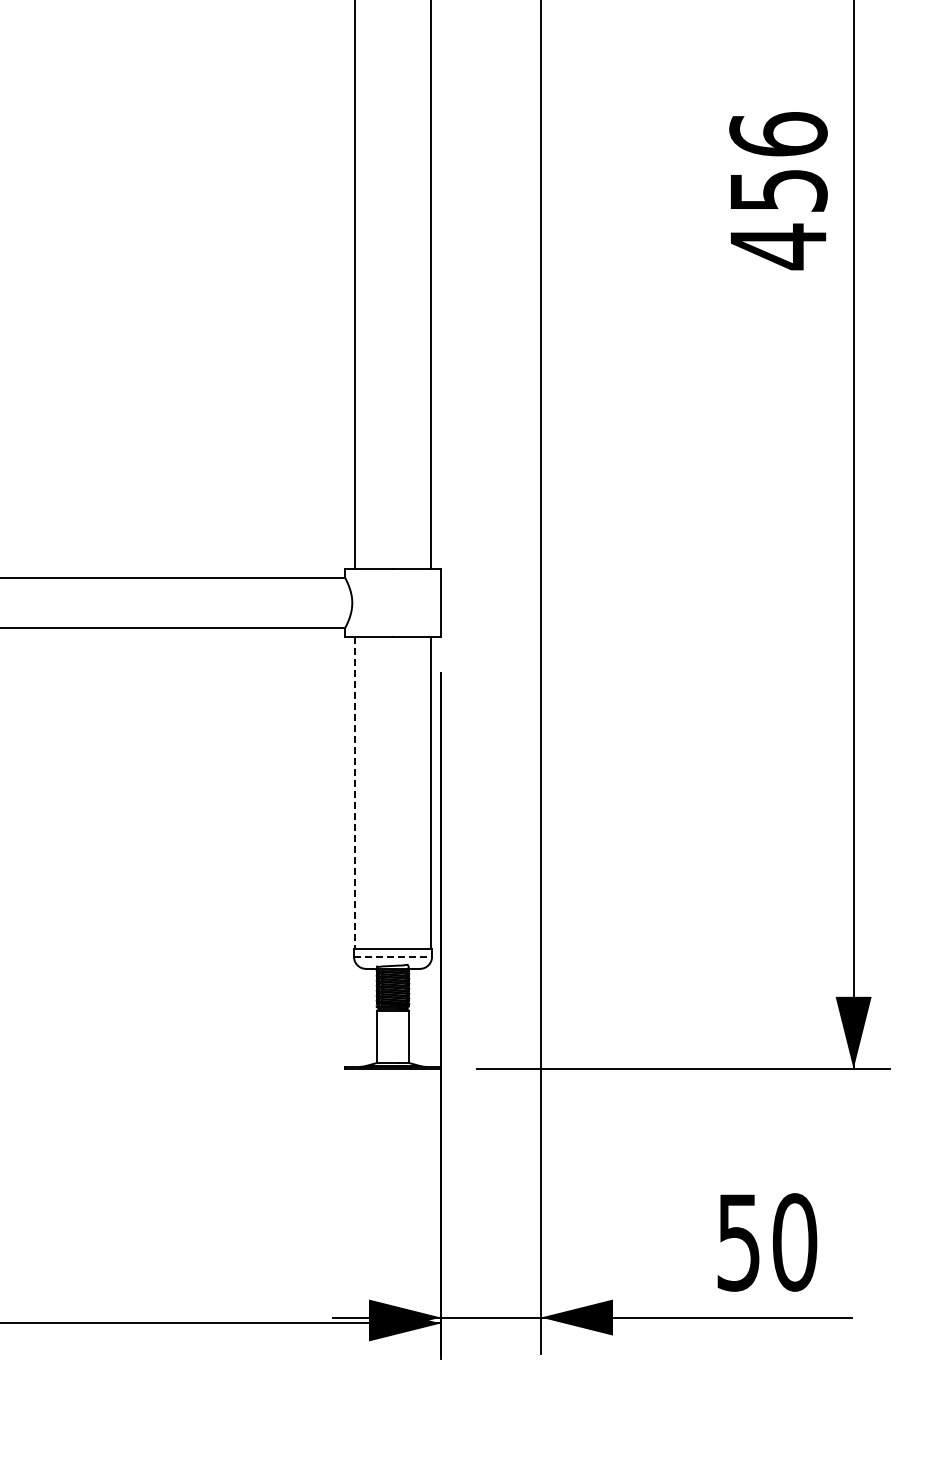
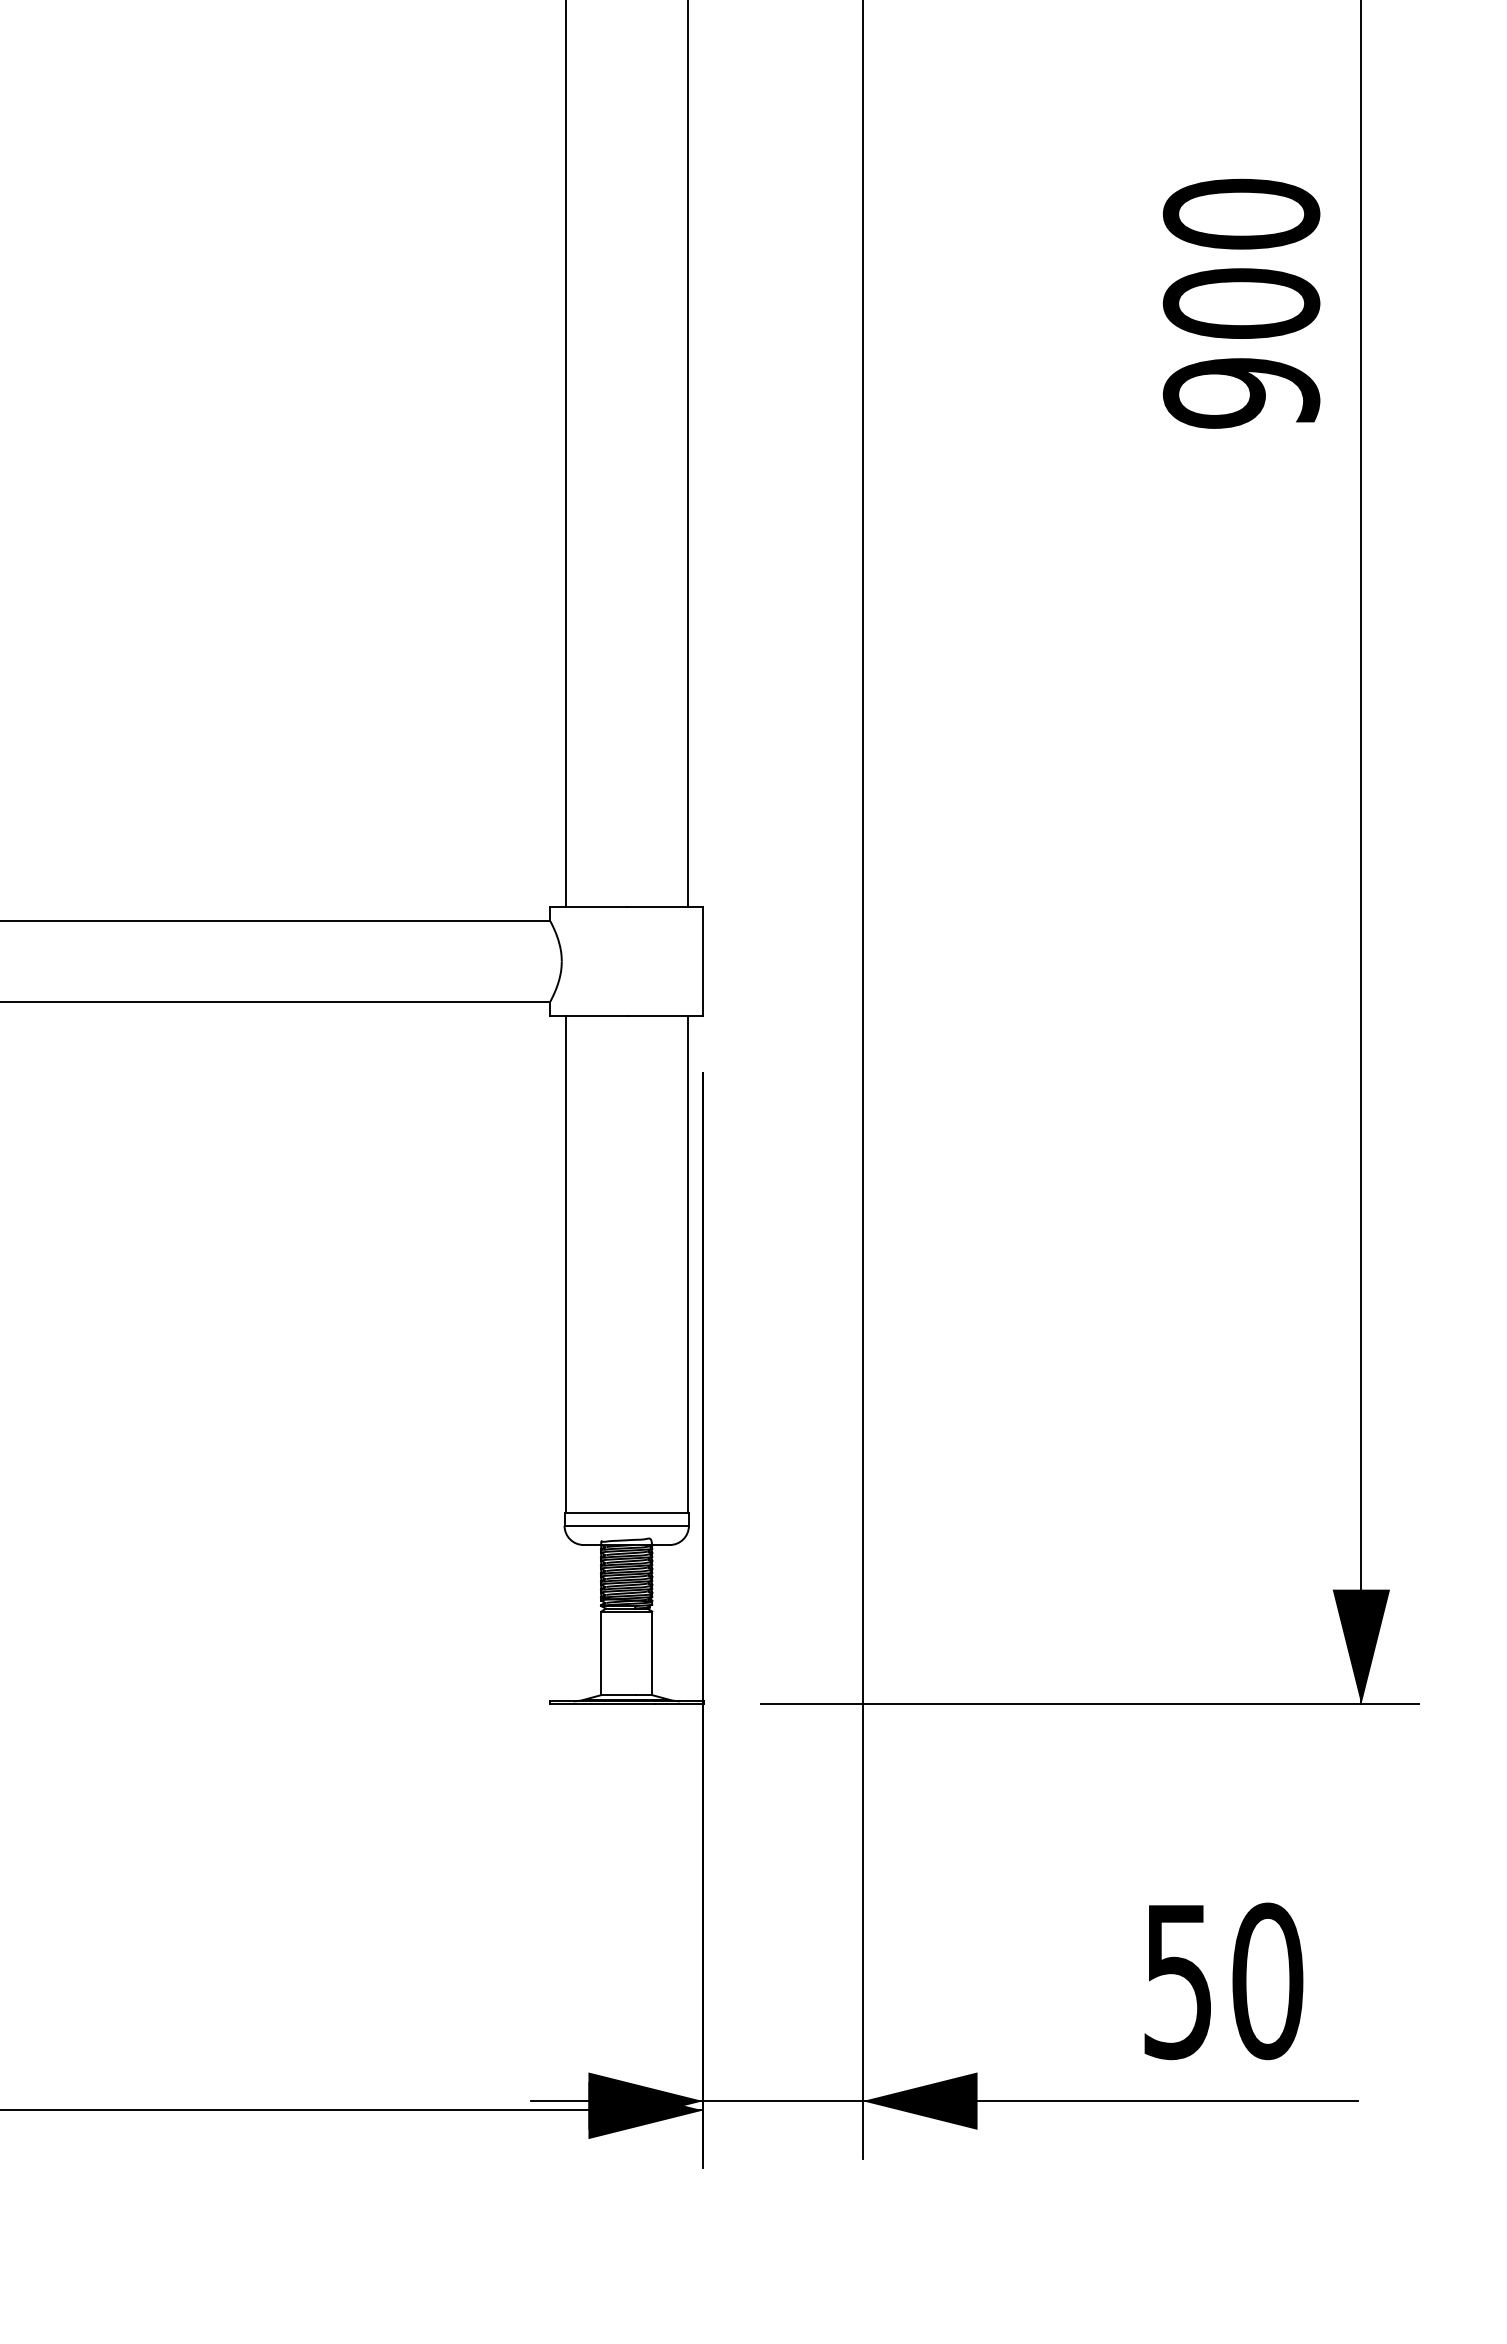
text: (778, 191) -> (1241, 305), 456 -> 900
line: (354, 792) -> (565, 1263), dashed -> solid
line: (393, 956) -> (627, 1525), dashed -> solid

